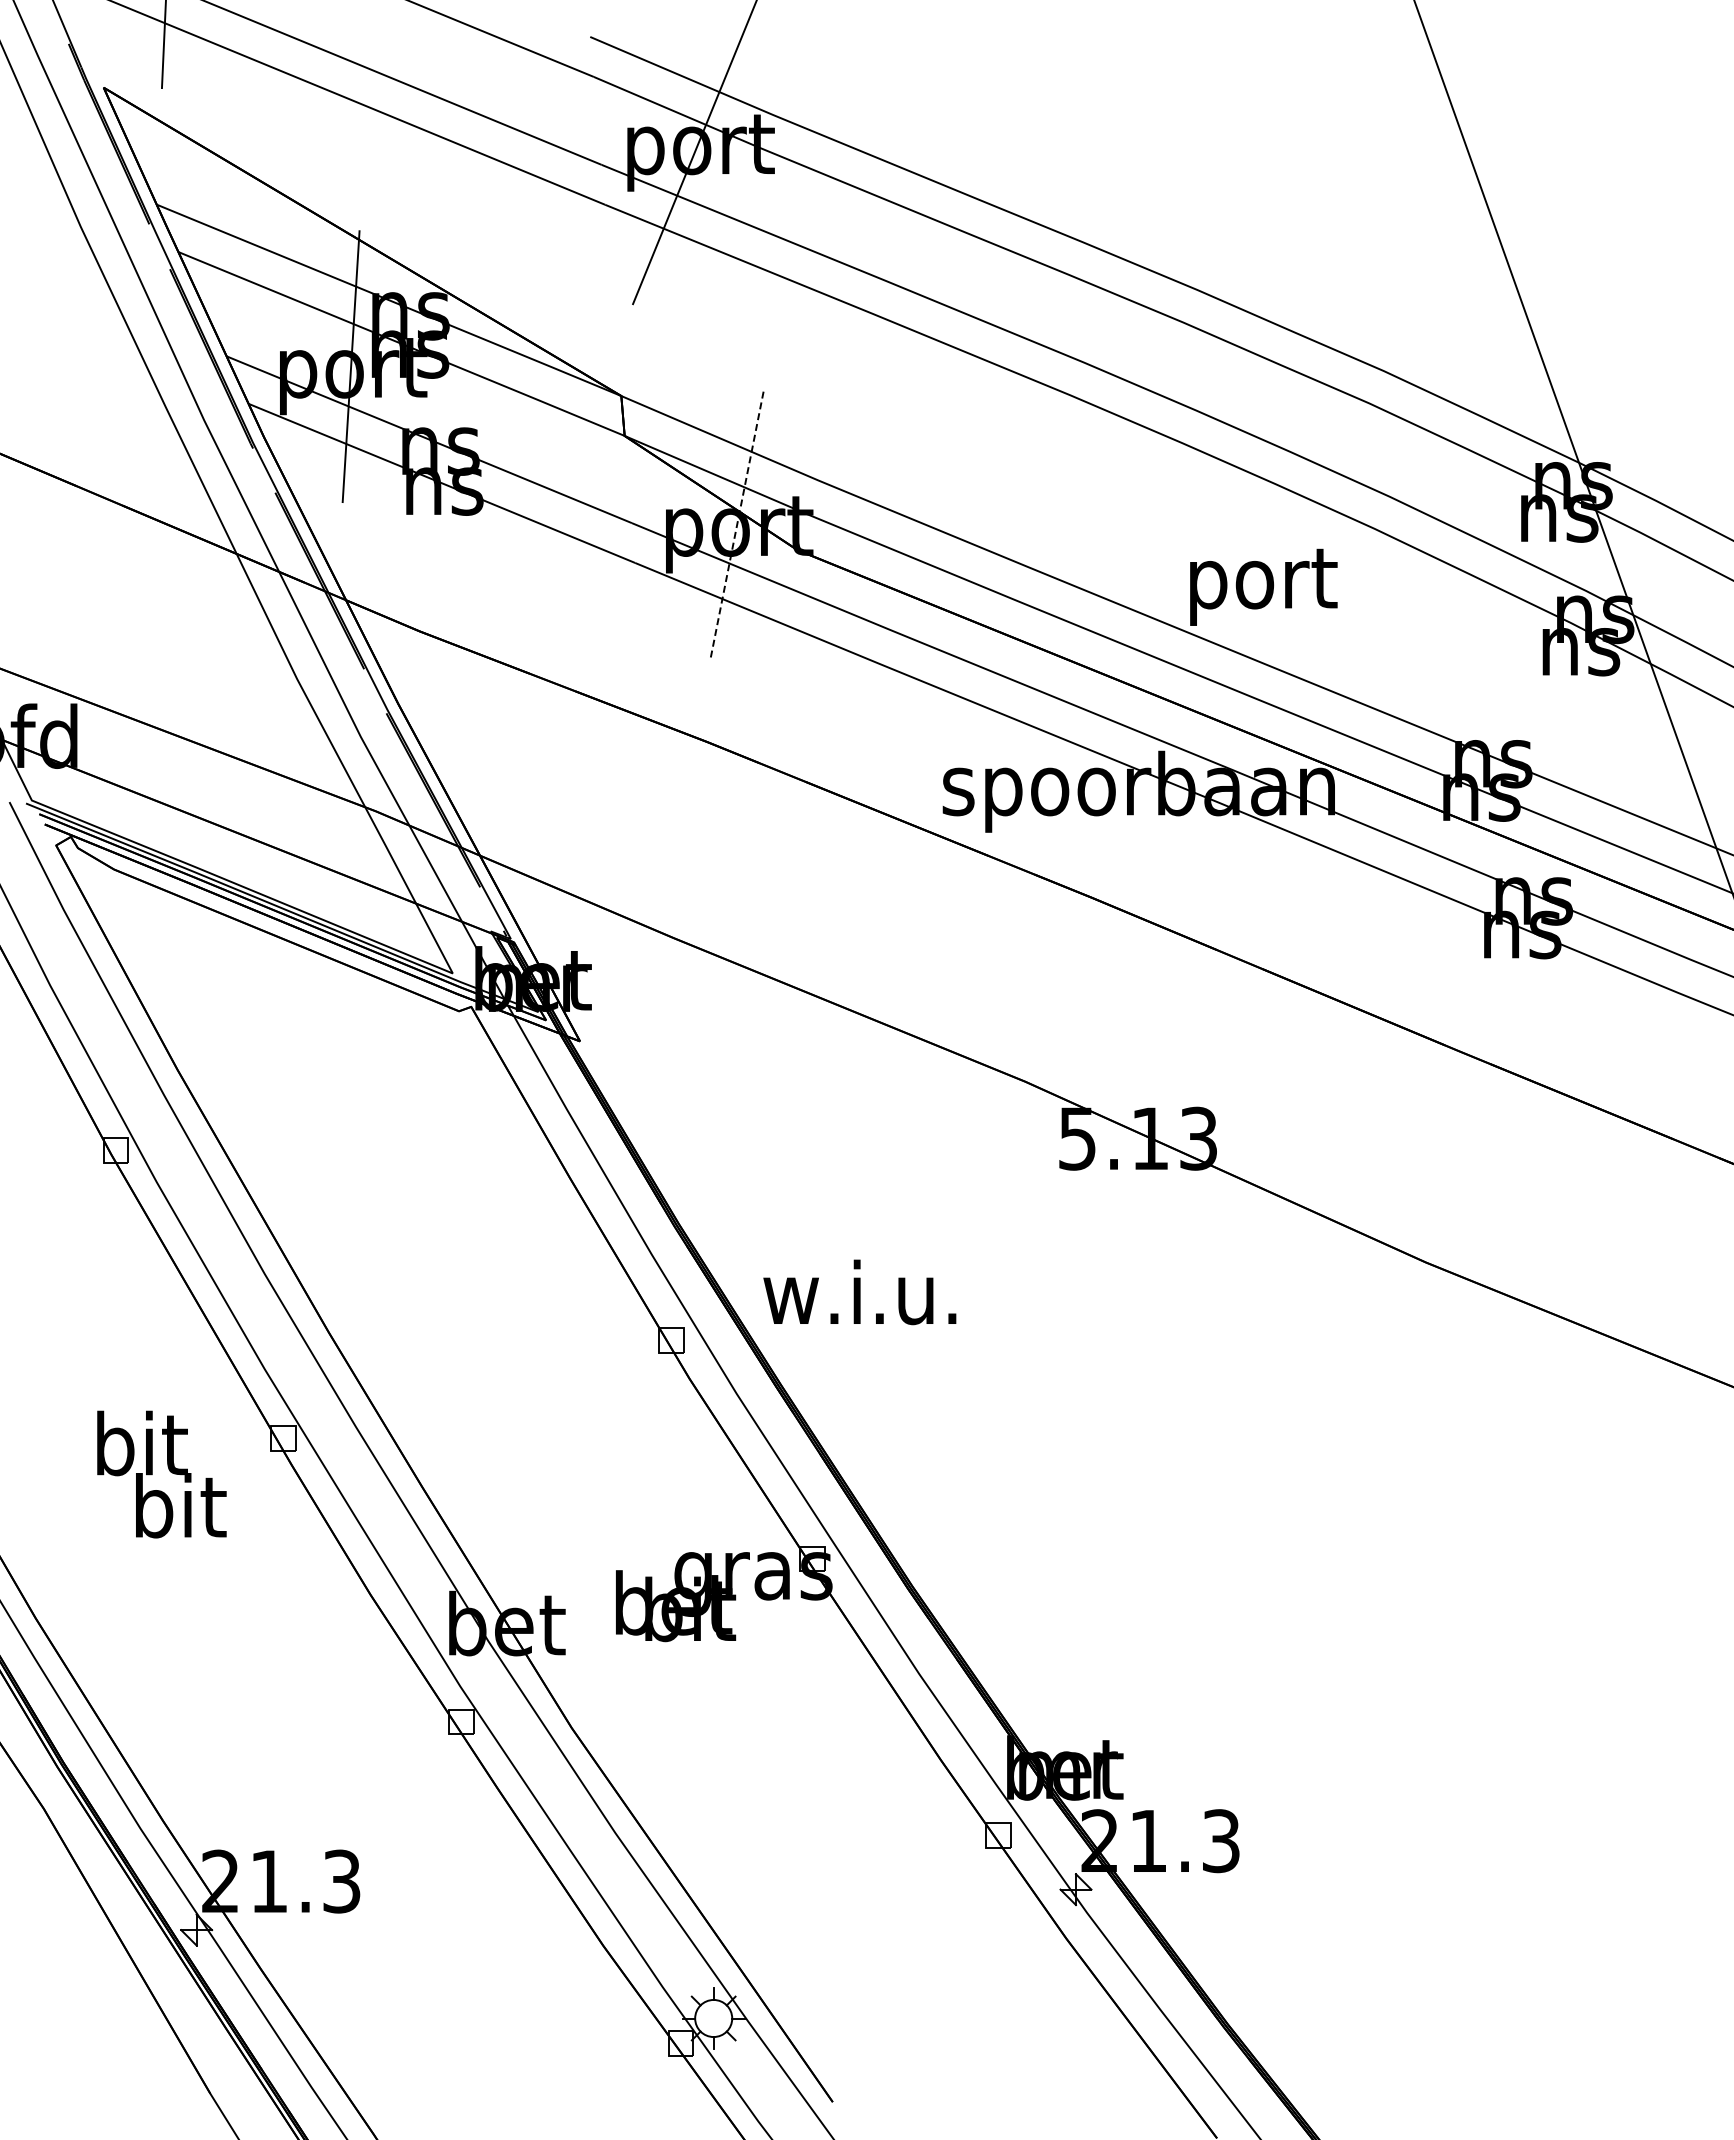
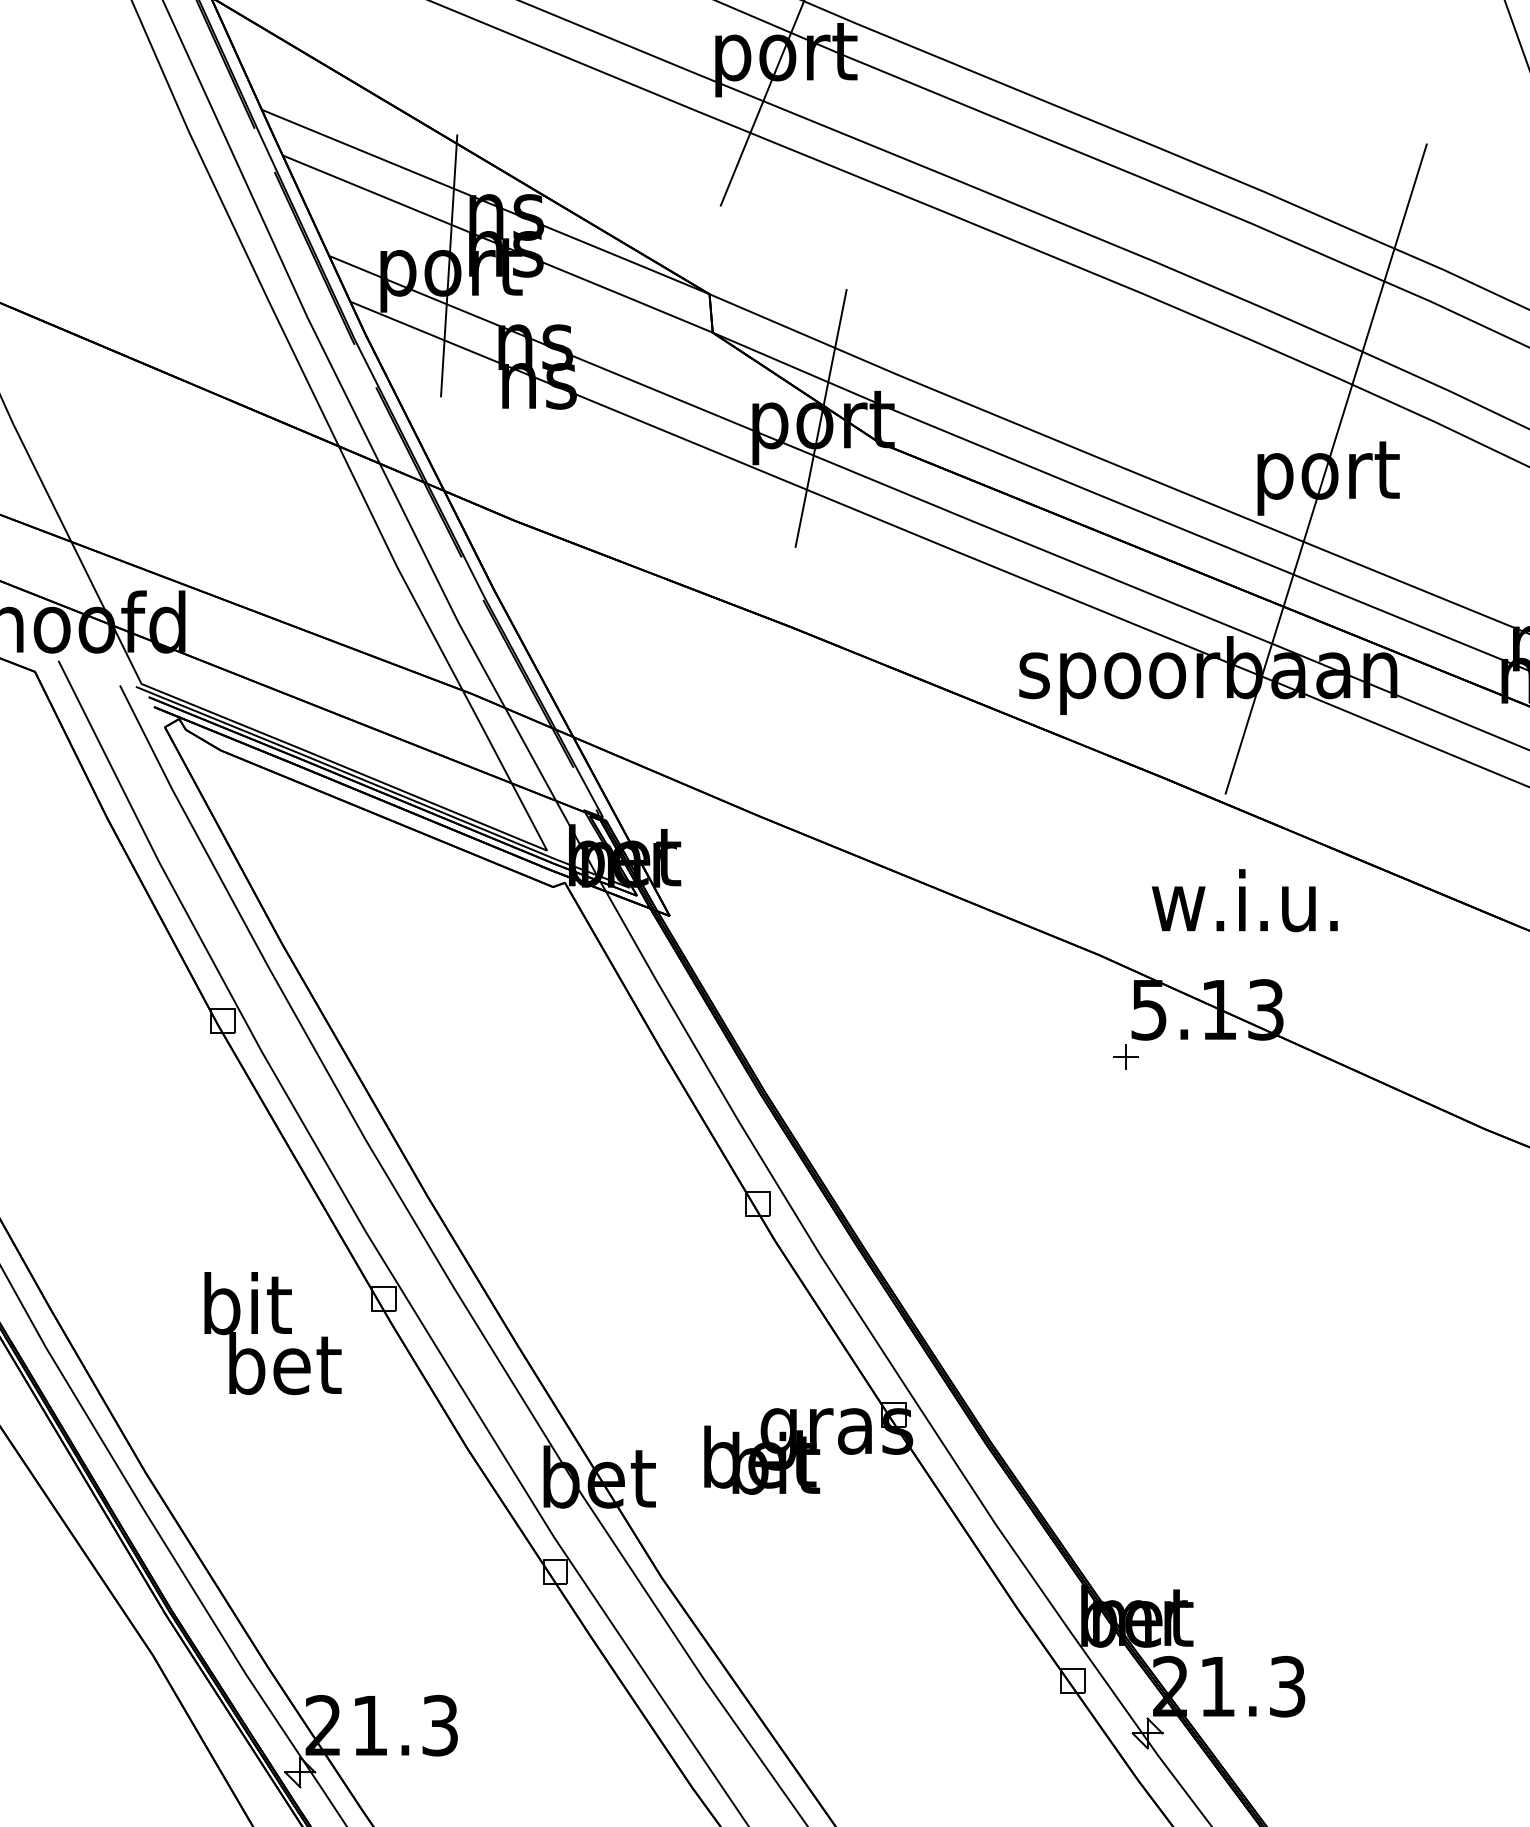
line: (737, 524) -> (821, 417), dashed -> solid
line: (1260, 577) -> (1325, 469), added
part: (1053, 1187) -> (1125, 1056), added
text: (859, 1292) -> (1244, 900), moved
text: (181, 1505) -> (285, 1363), bit -> bet

